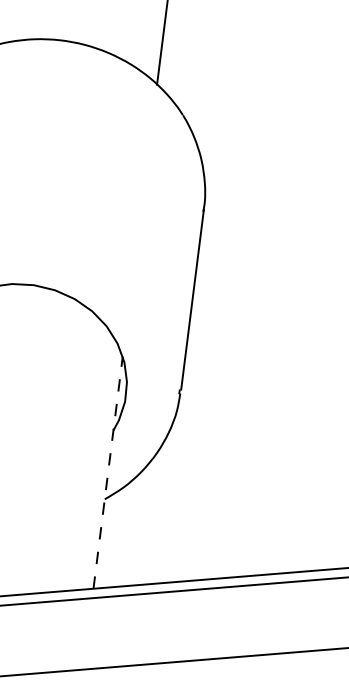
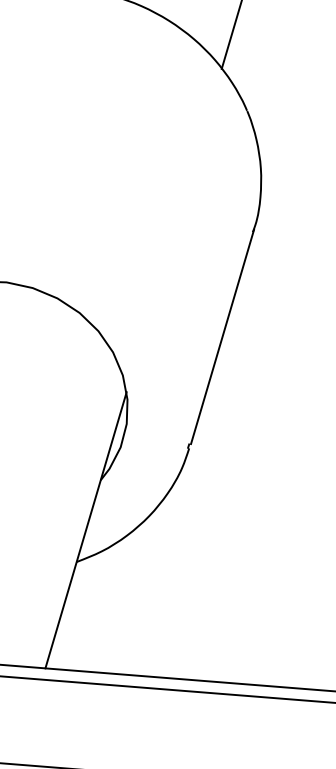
line: (108, 472) -> (86, 530), dashed -> solid

